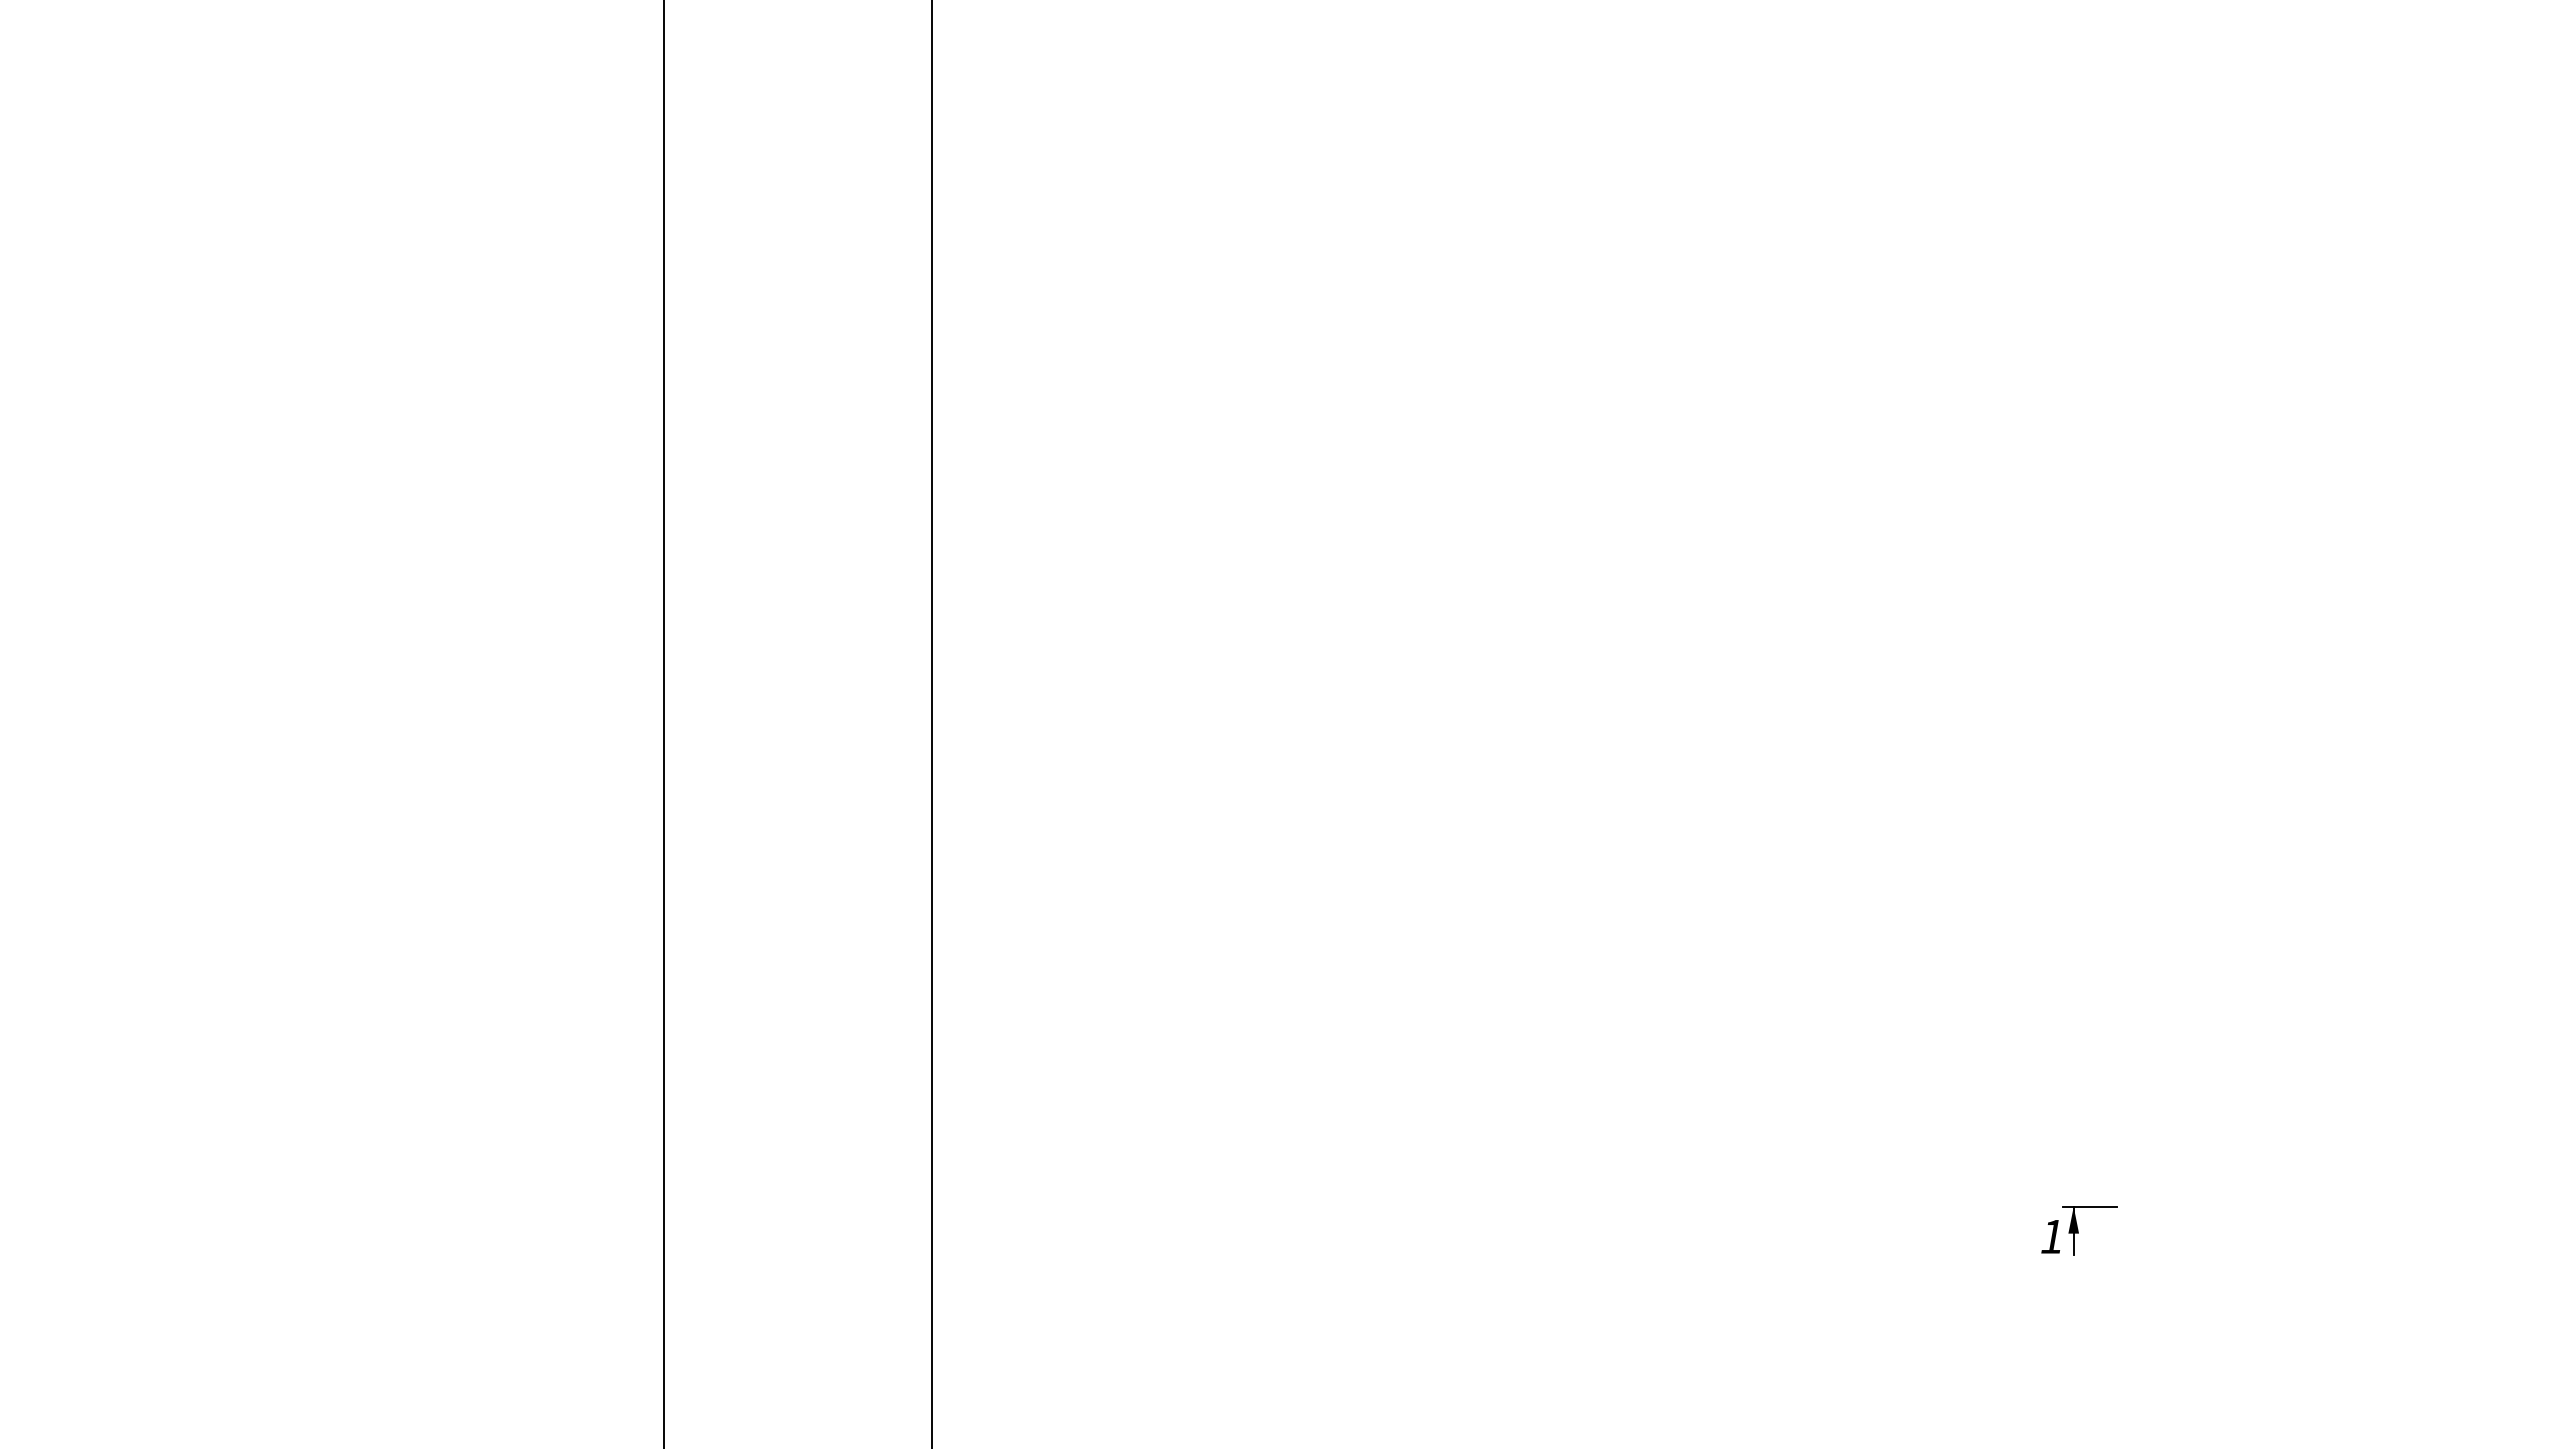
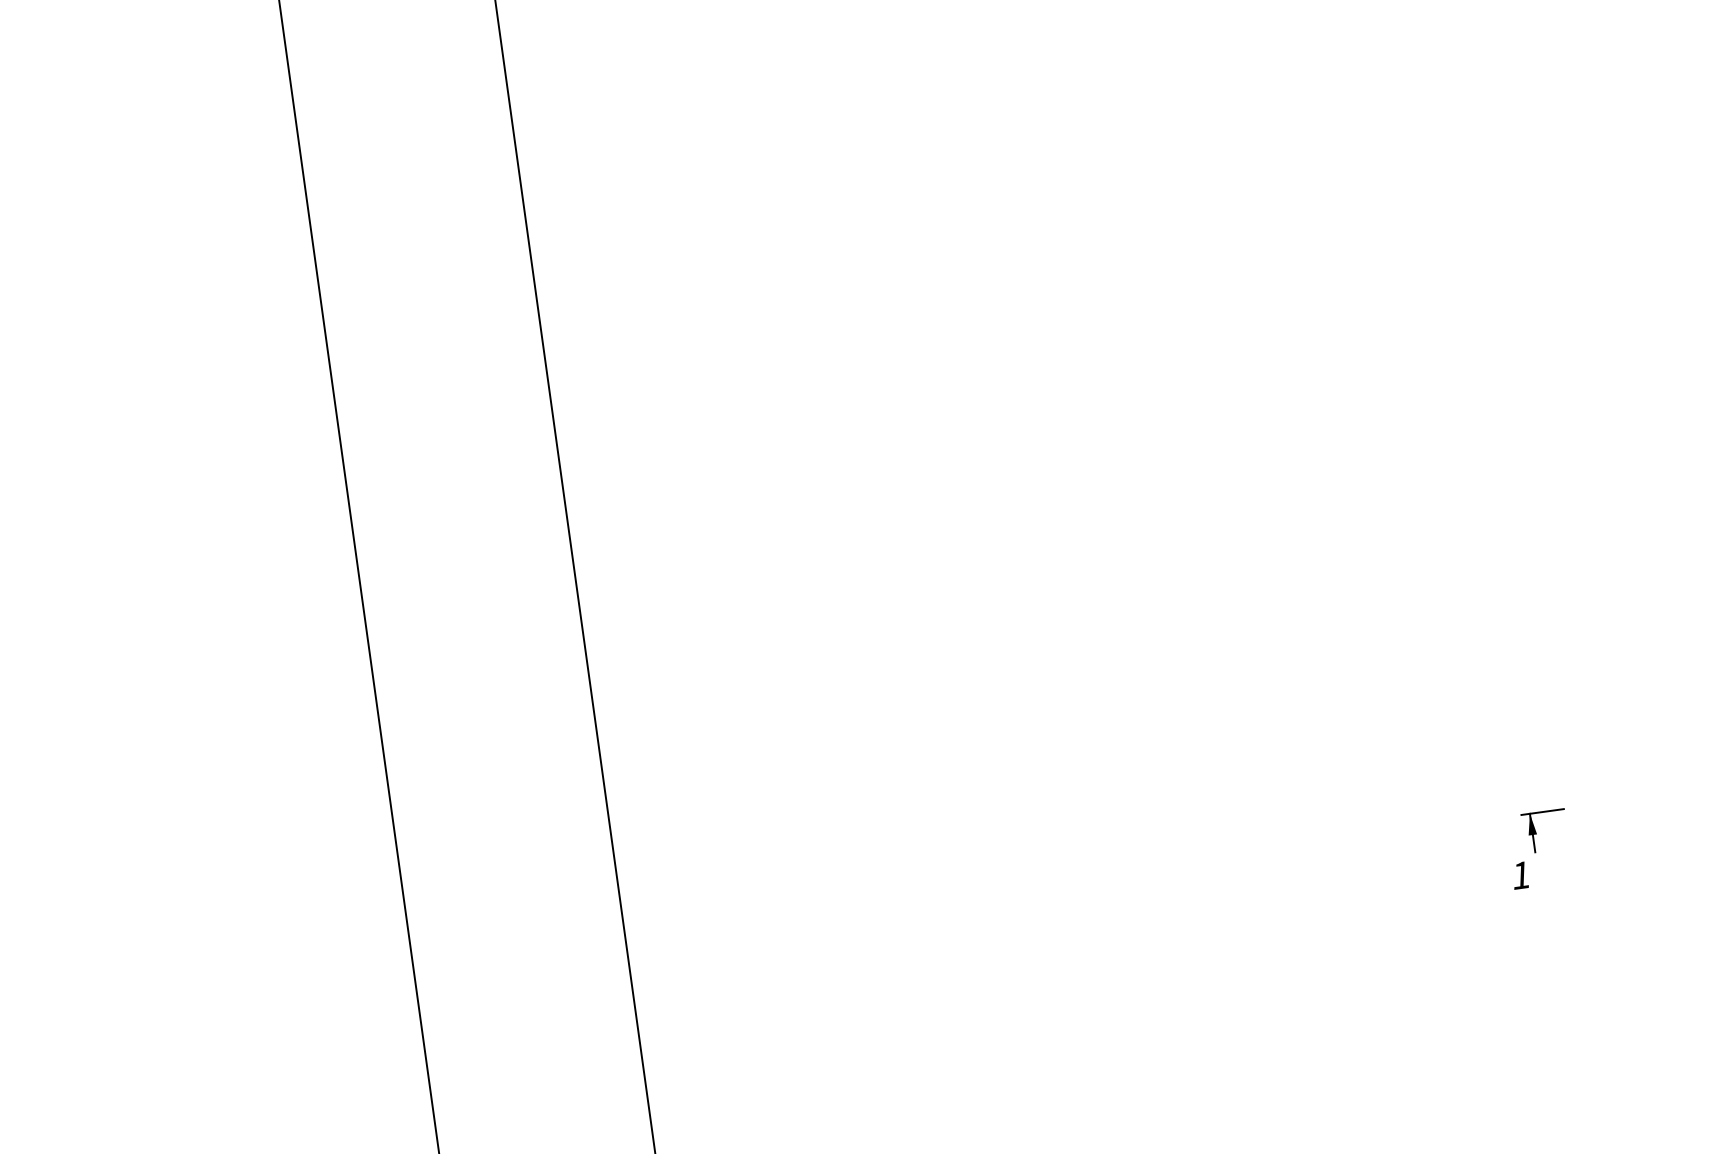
part: (2078, 1230) -> (1536, 832), moved

